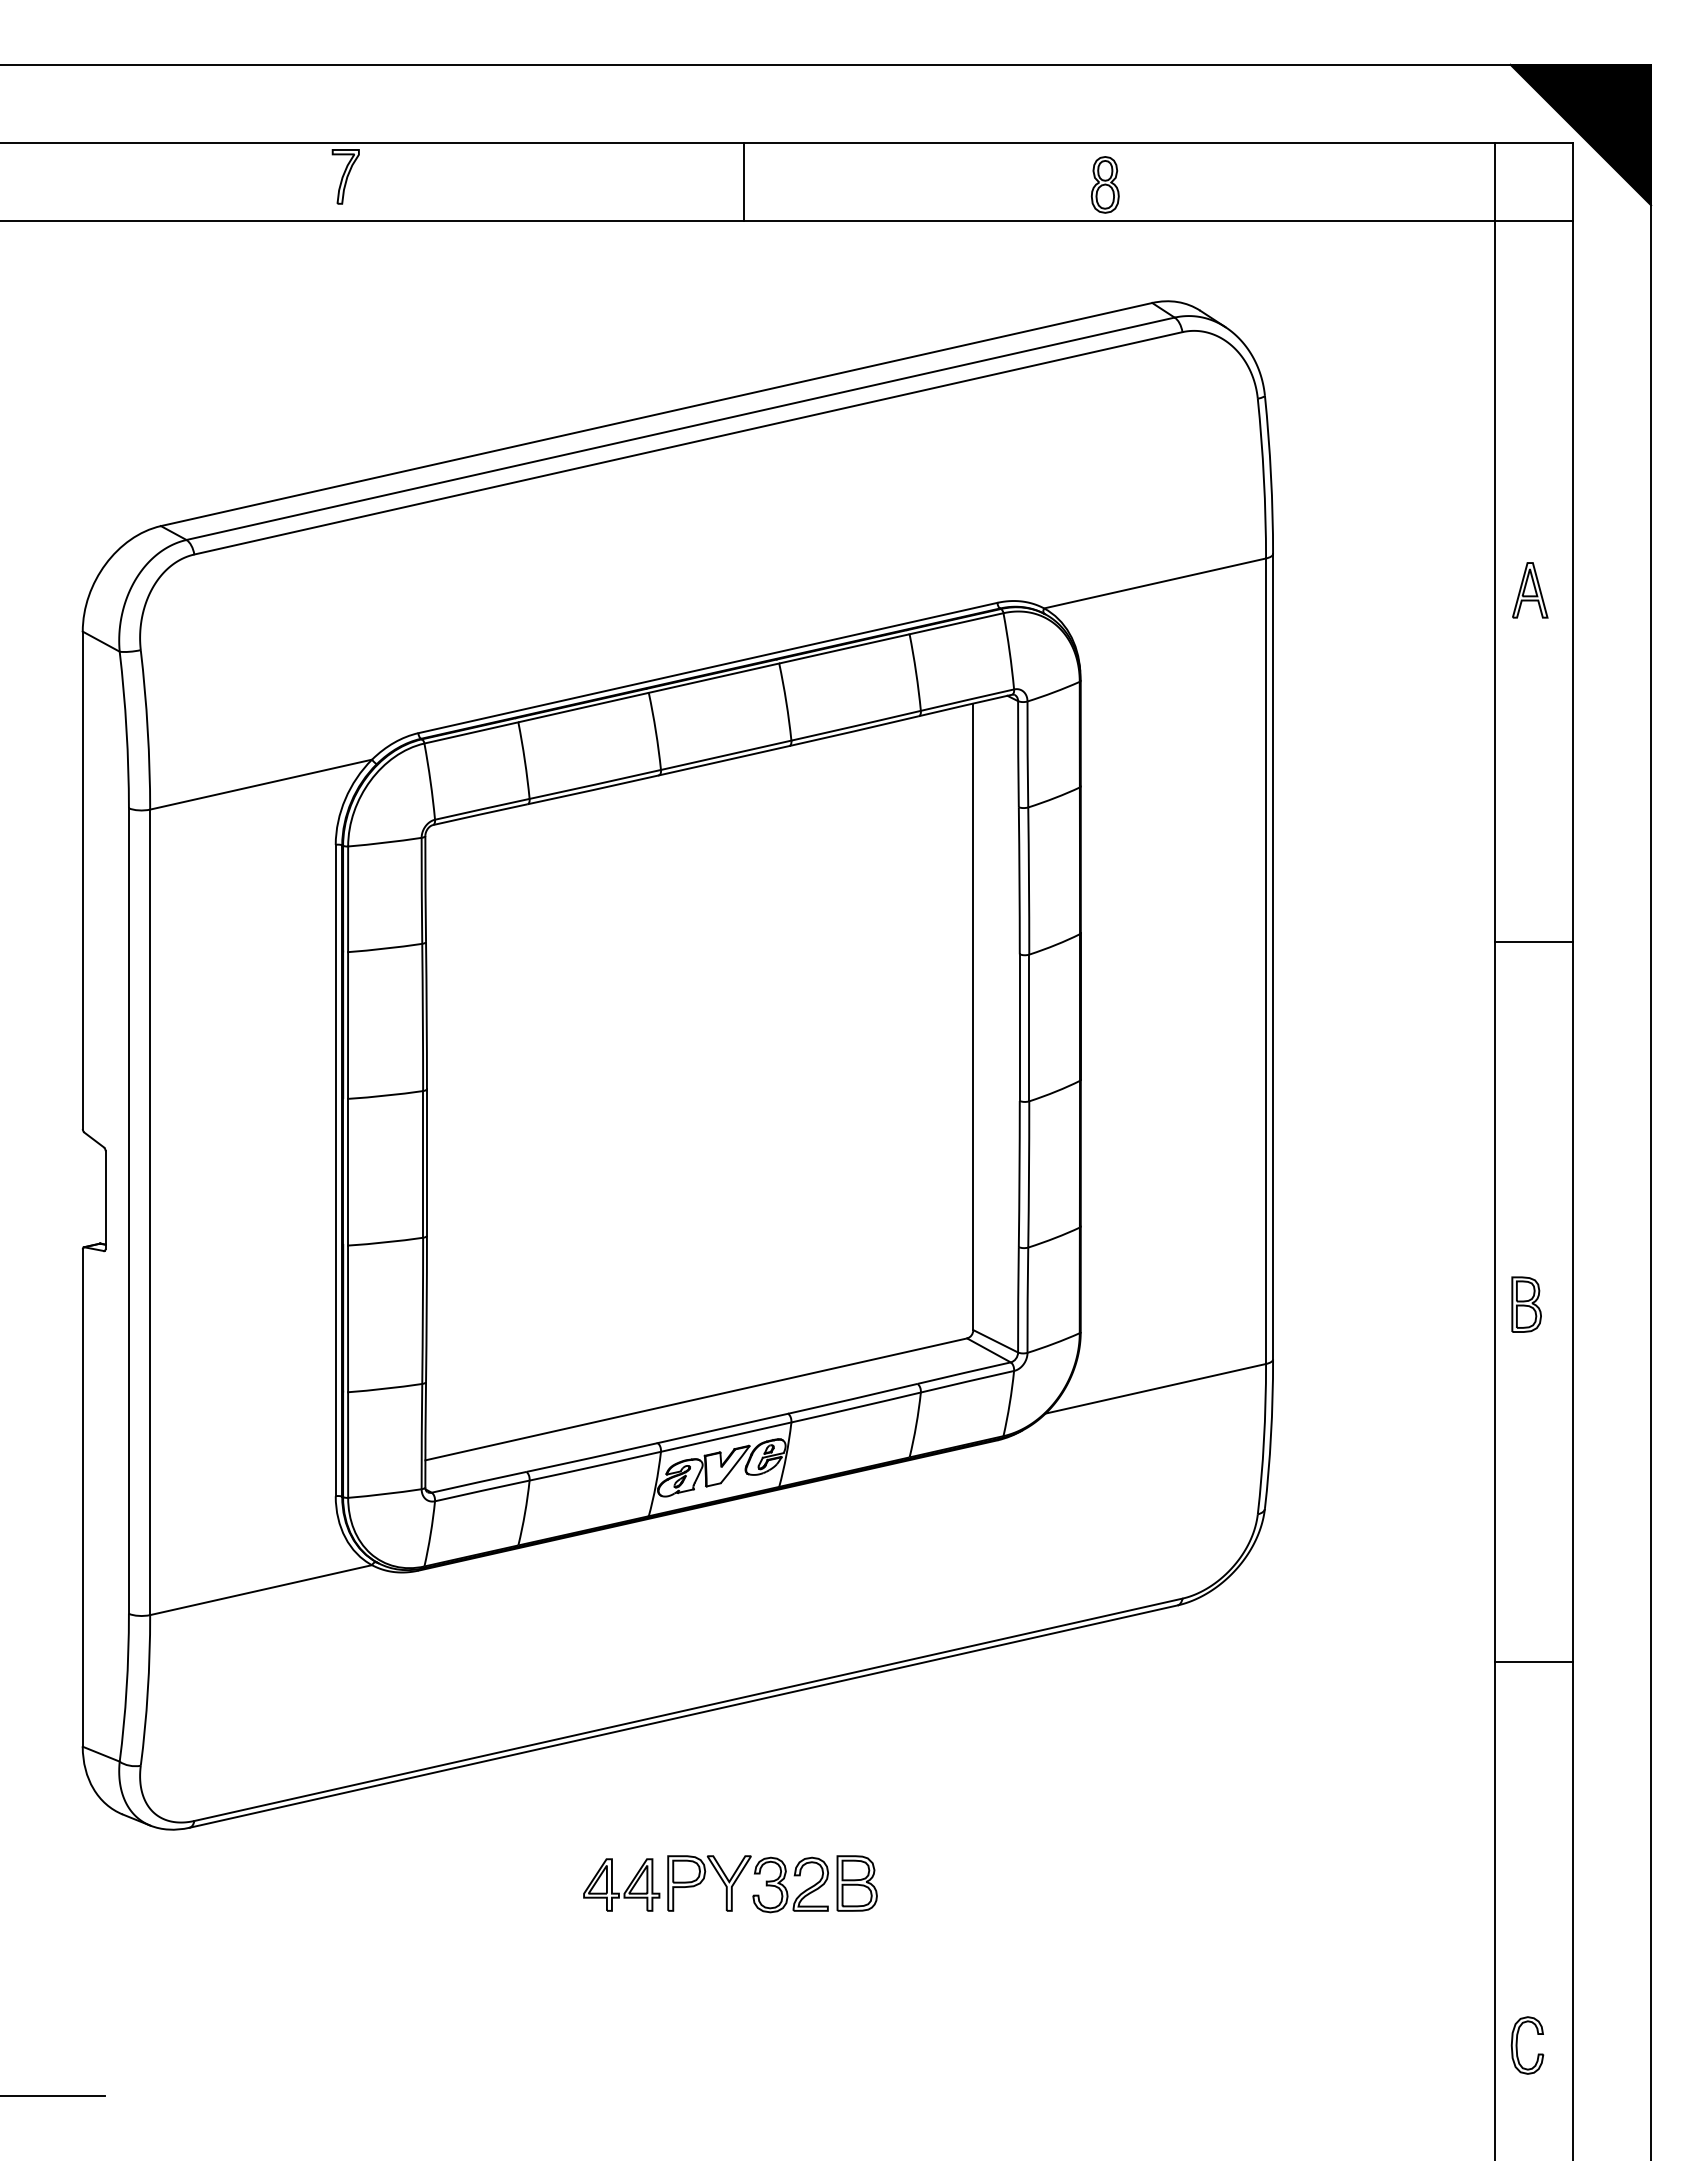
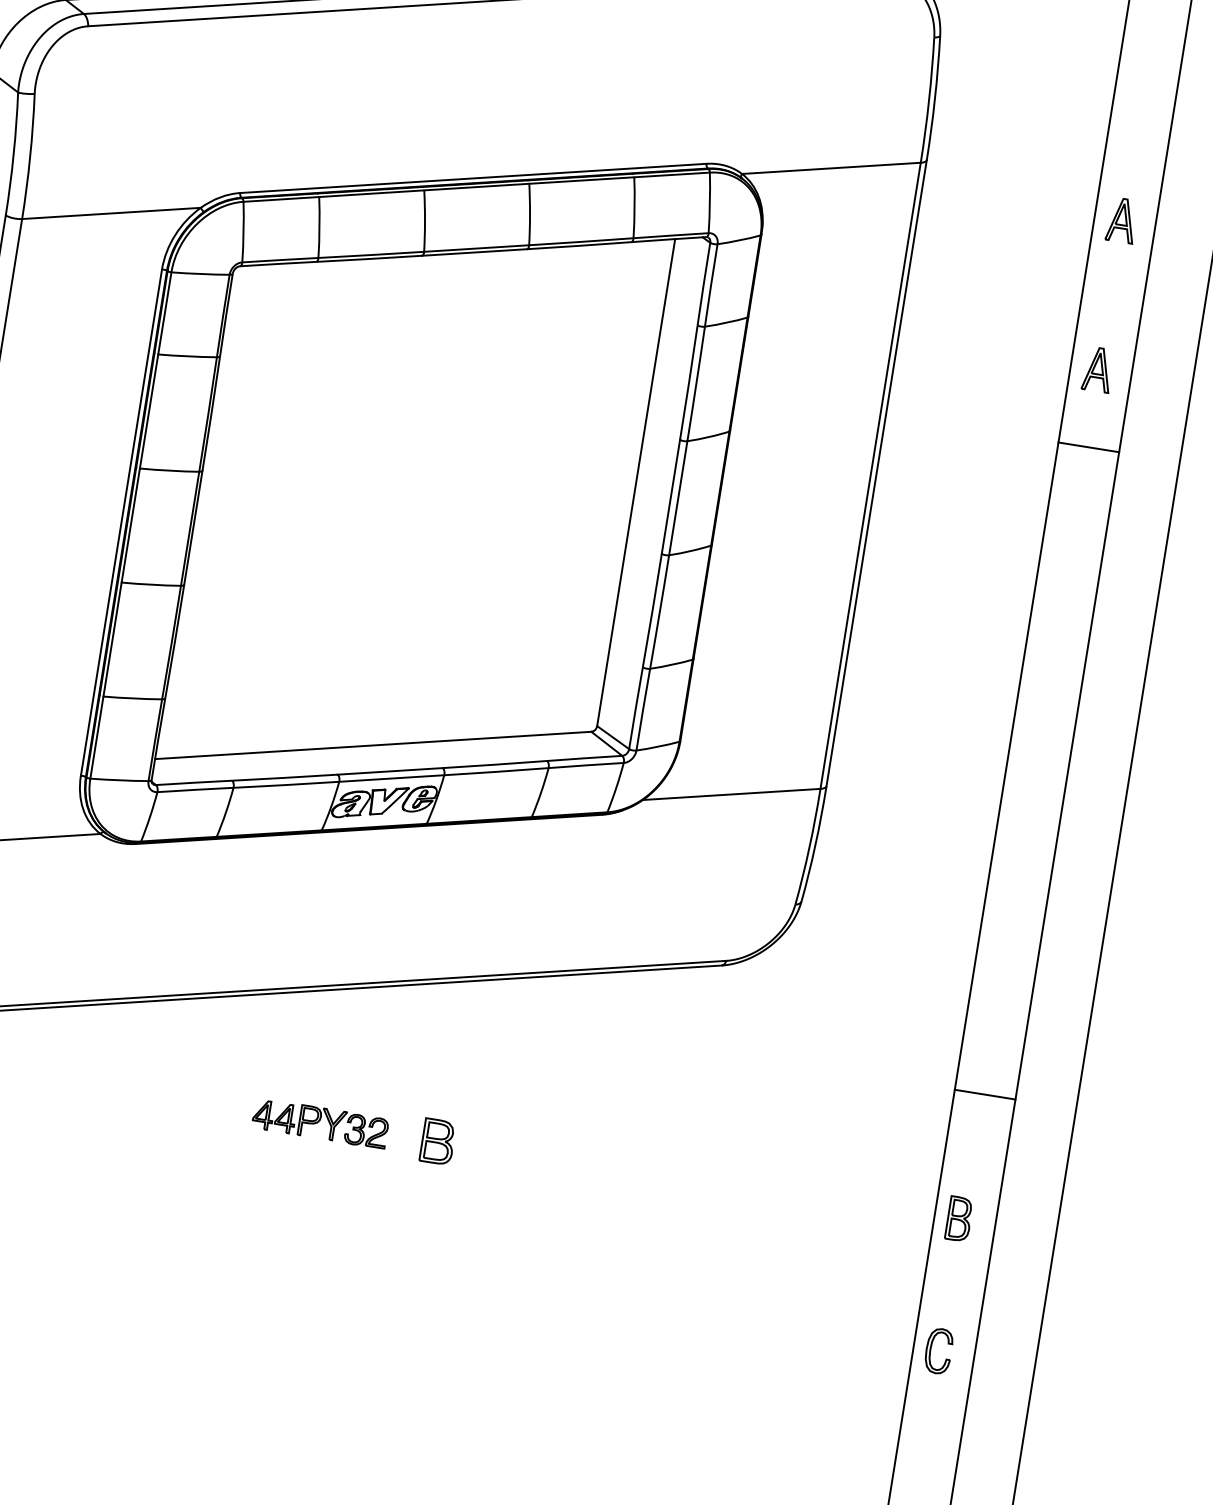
part: (1530, 782) -> (1098, 369), added
line: (1534, 941) -> (1089, 447), moved
part: (1526, 1304) -> (959, 1218), moved
line: (1534, 1662) -> (985, 1094), moved
part: (705, 1884) -> (319, 1123), size x0.7

